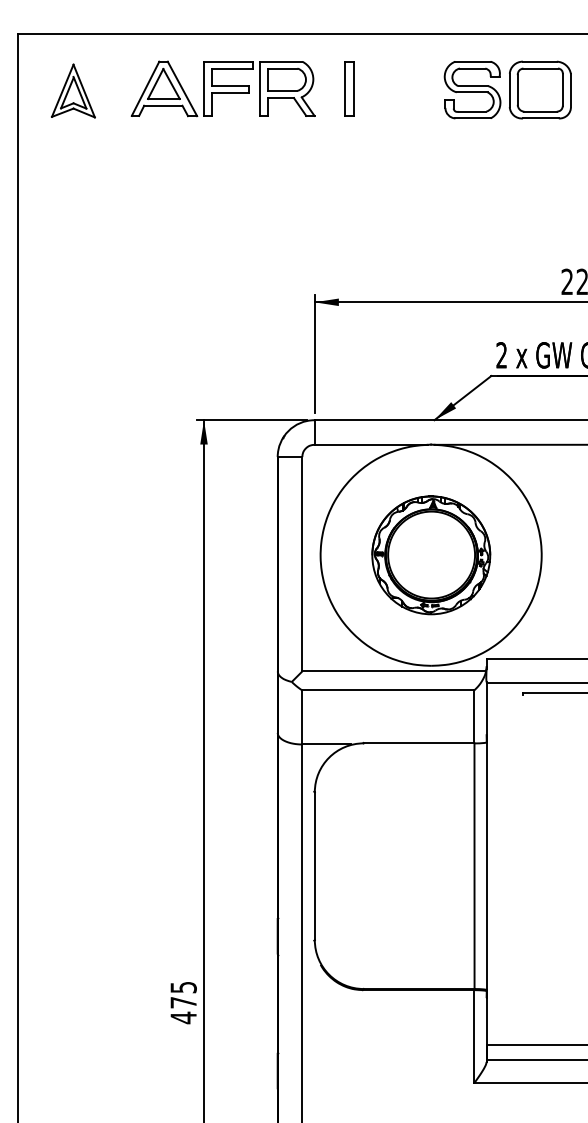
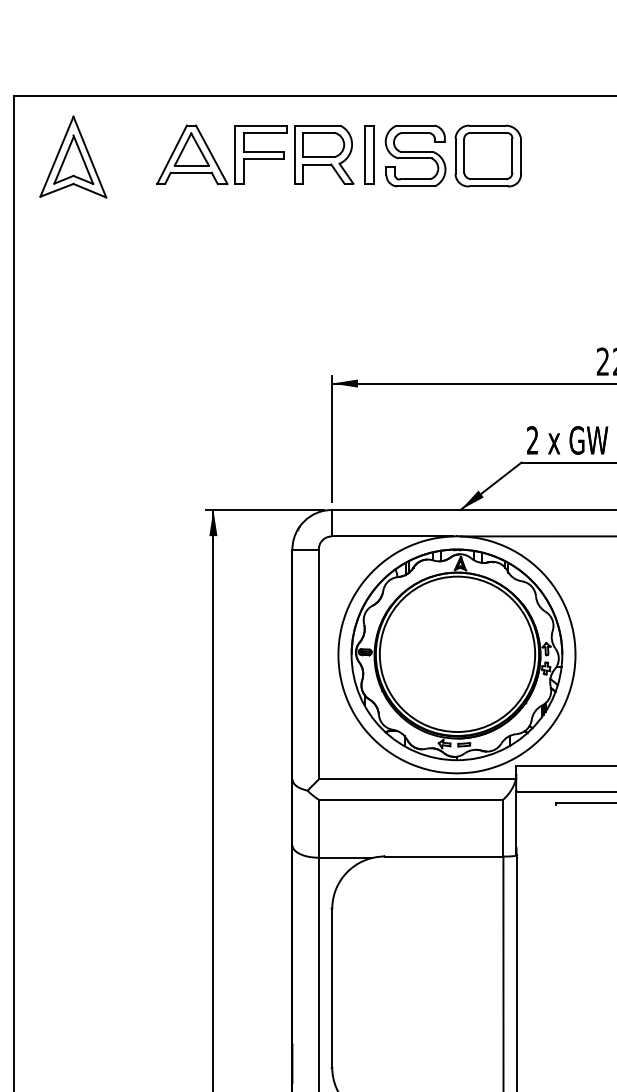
part: (222, 88) -> (254, 154), moved
part: (507, 89) -> (453, 155), moved
part: (73, 90) -> (73, 156), size x1.43
part: (431, 555) -> (457, 655), size x1.67

